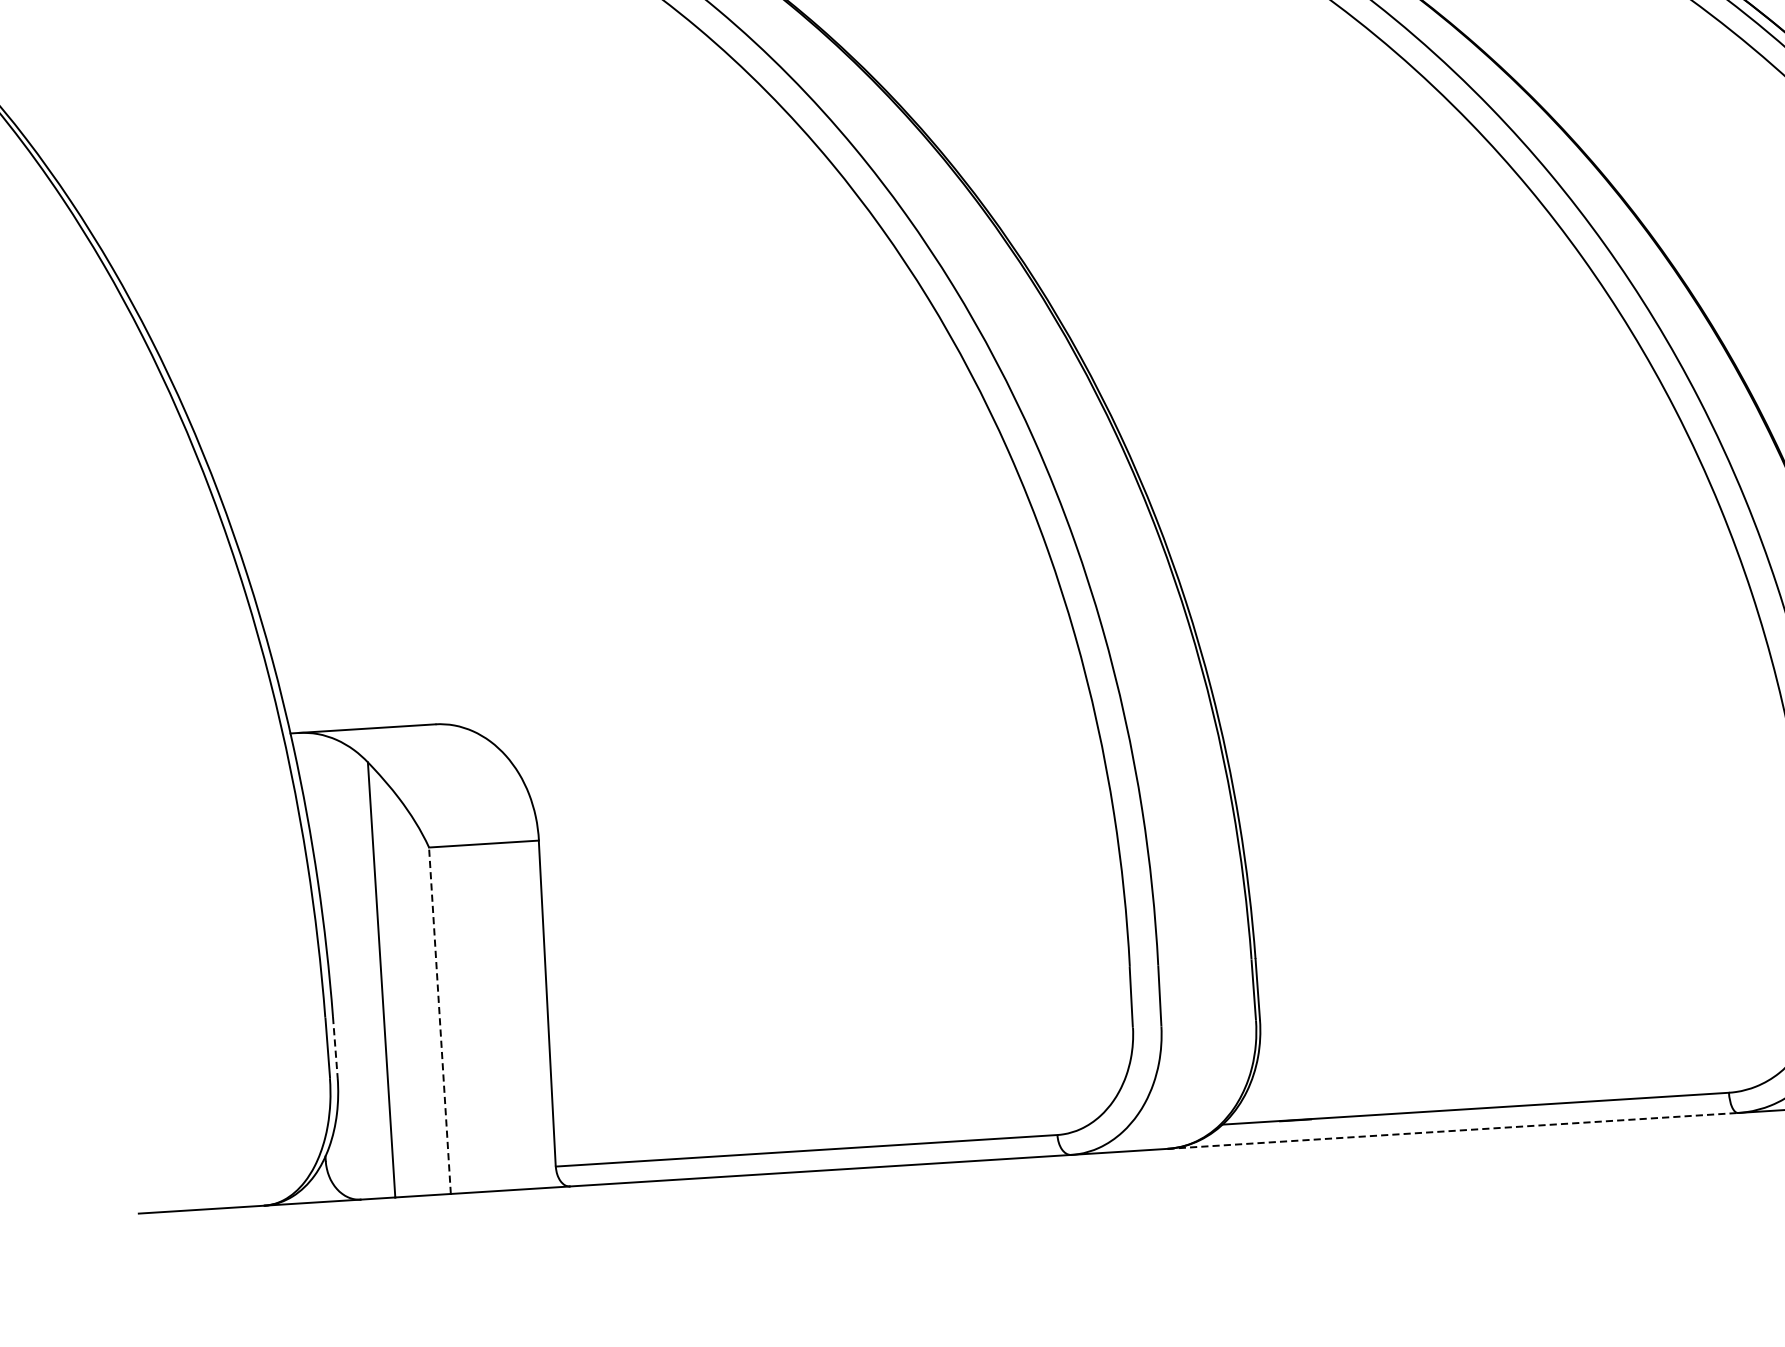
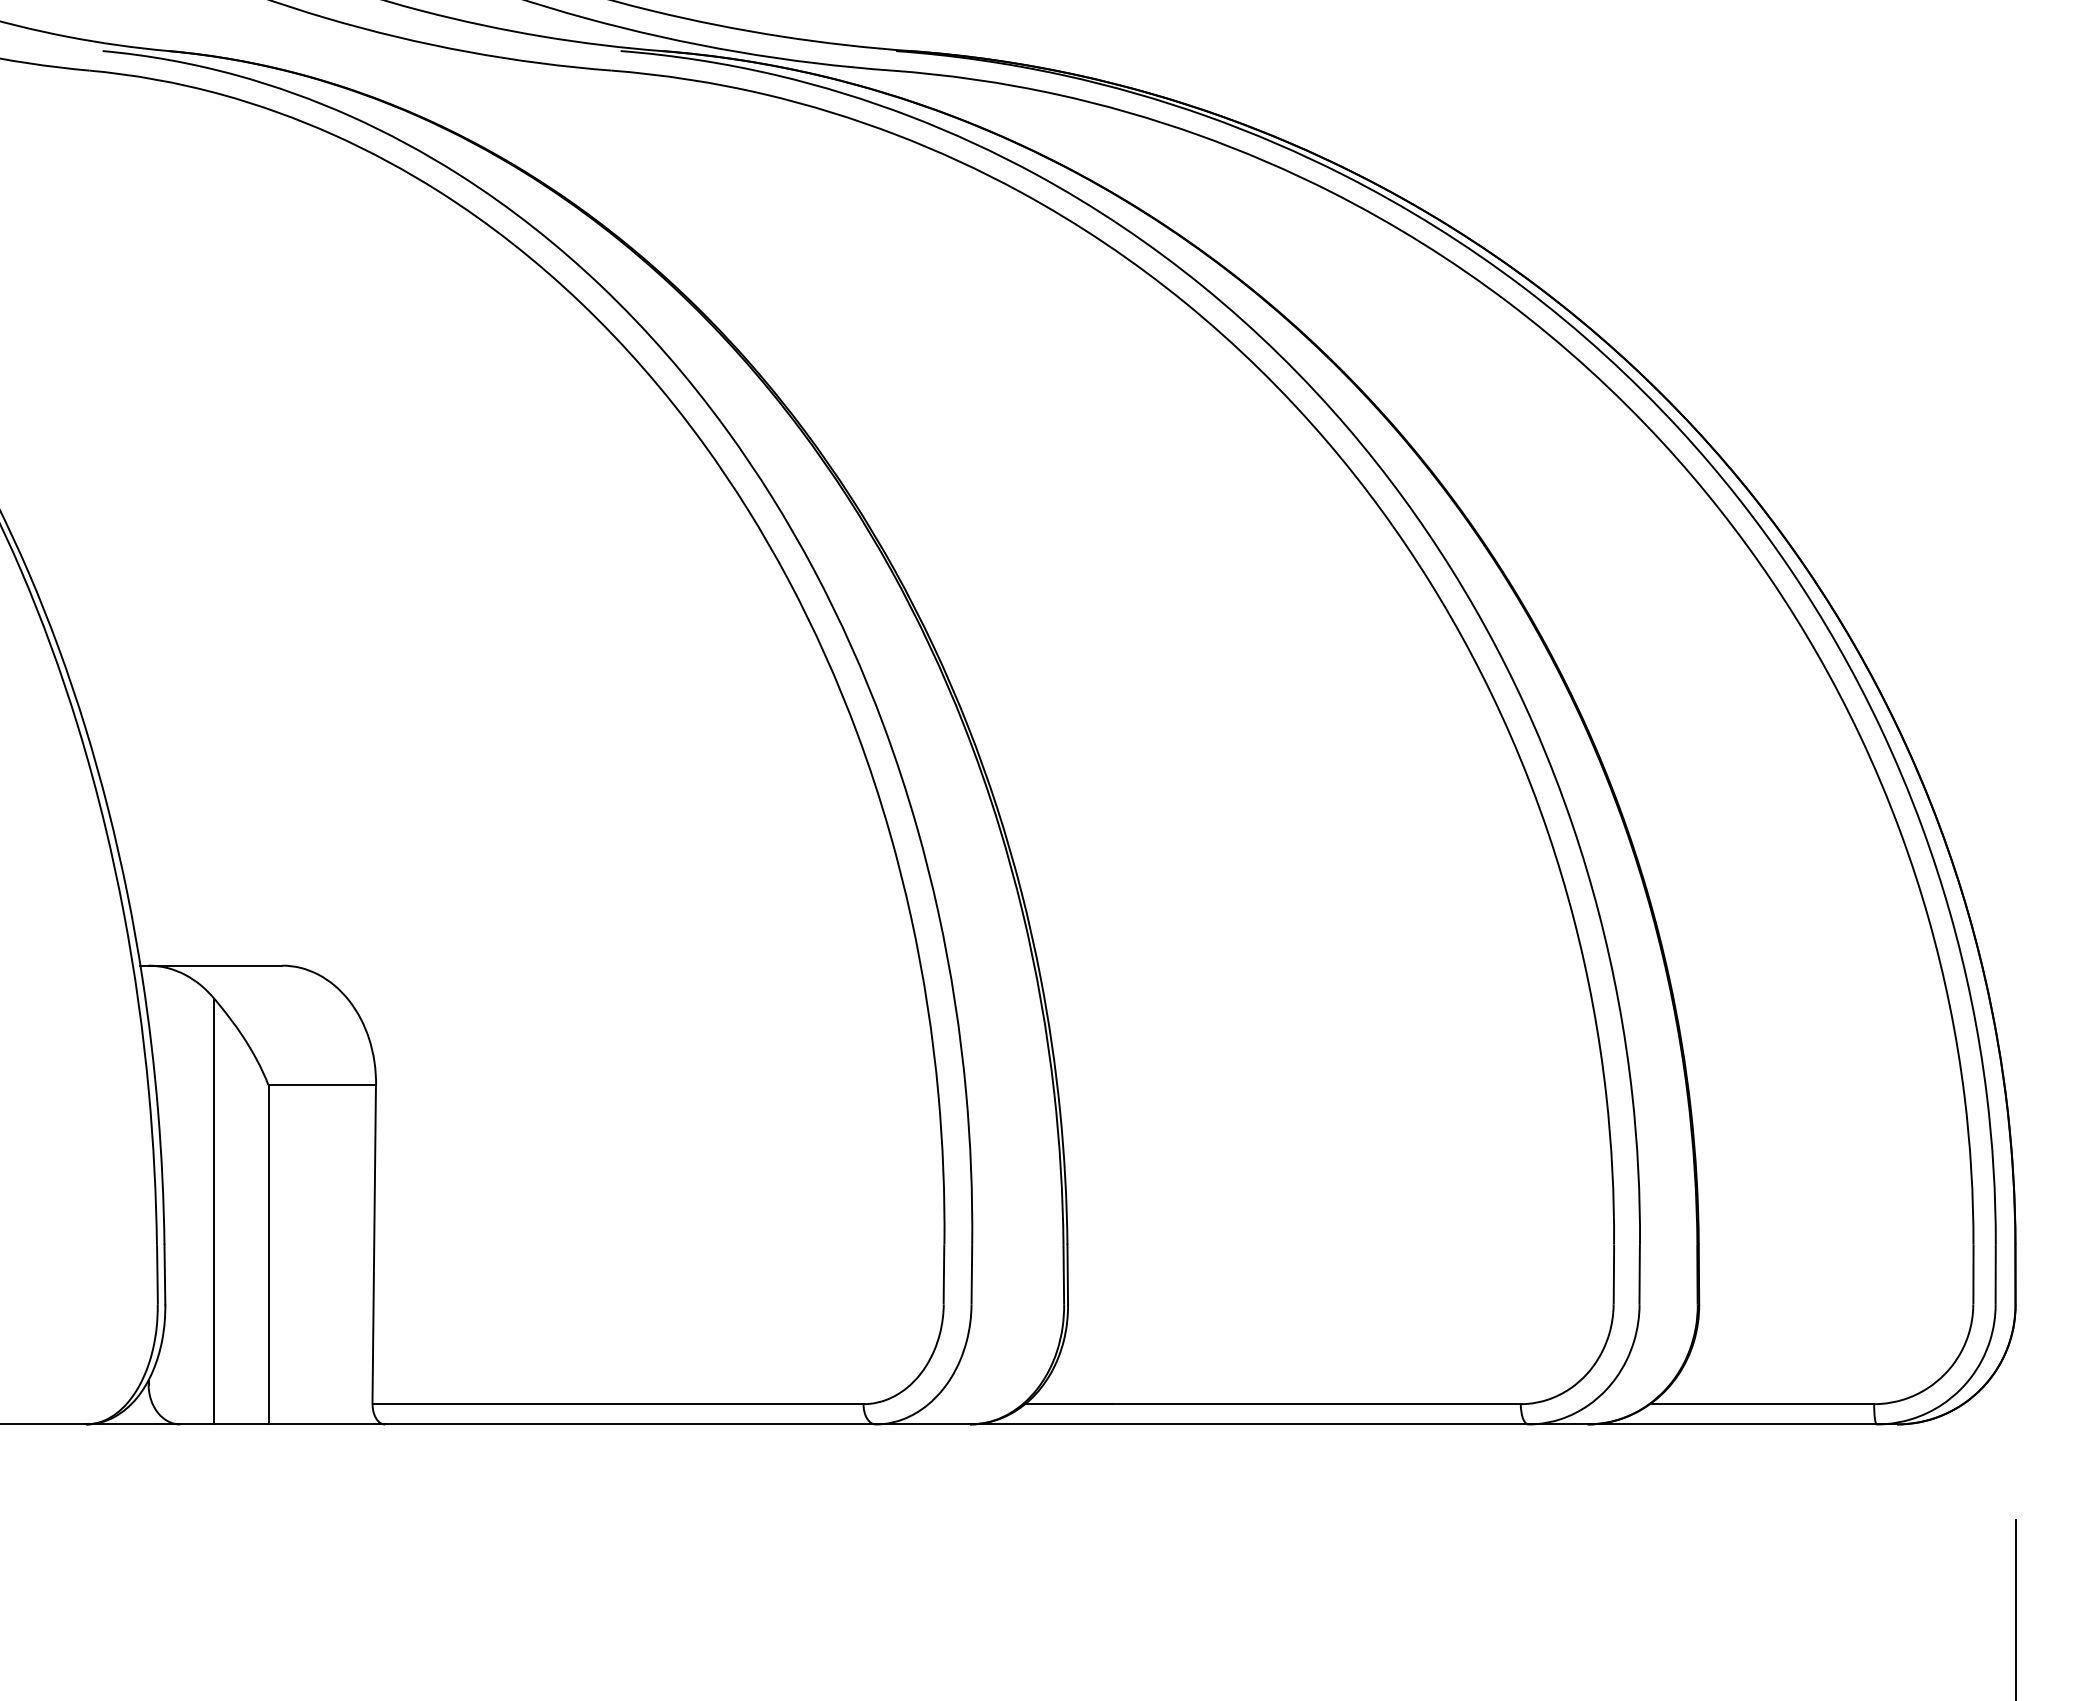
line: (439, 1020) -> (268, 1254), dashed -> solid
line: (334, 1047) -> (164, 1274), dashed -> solid
line: (1453, 1130) -> (1249, 1424), dashed -> solid

